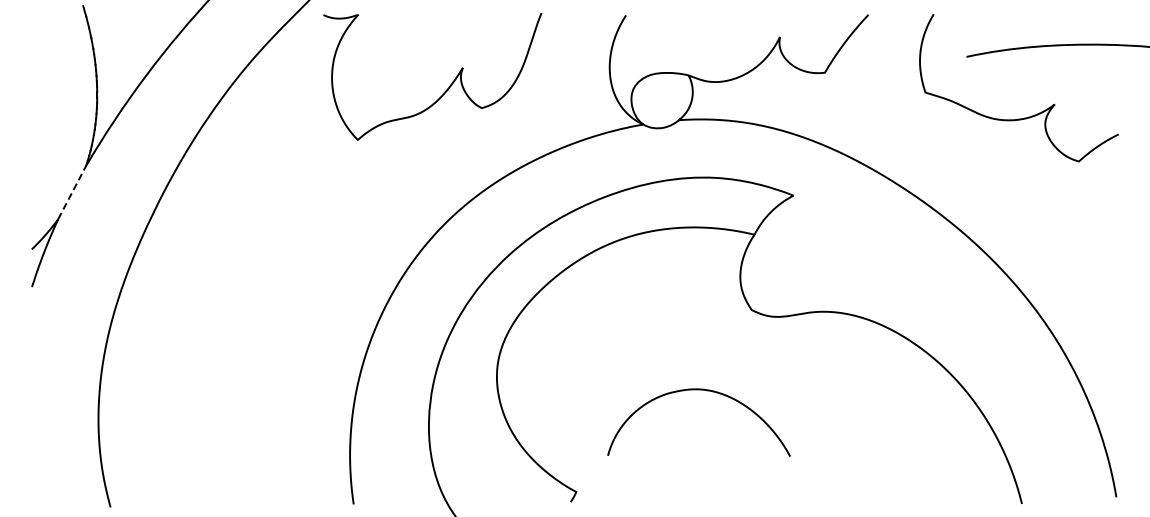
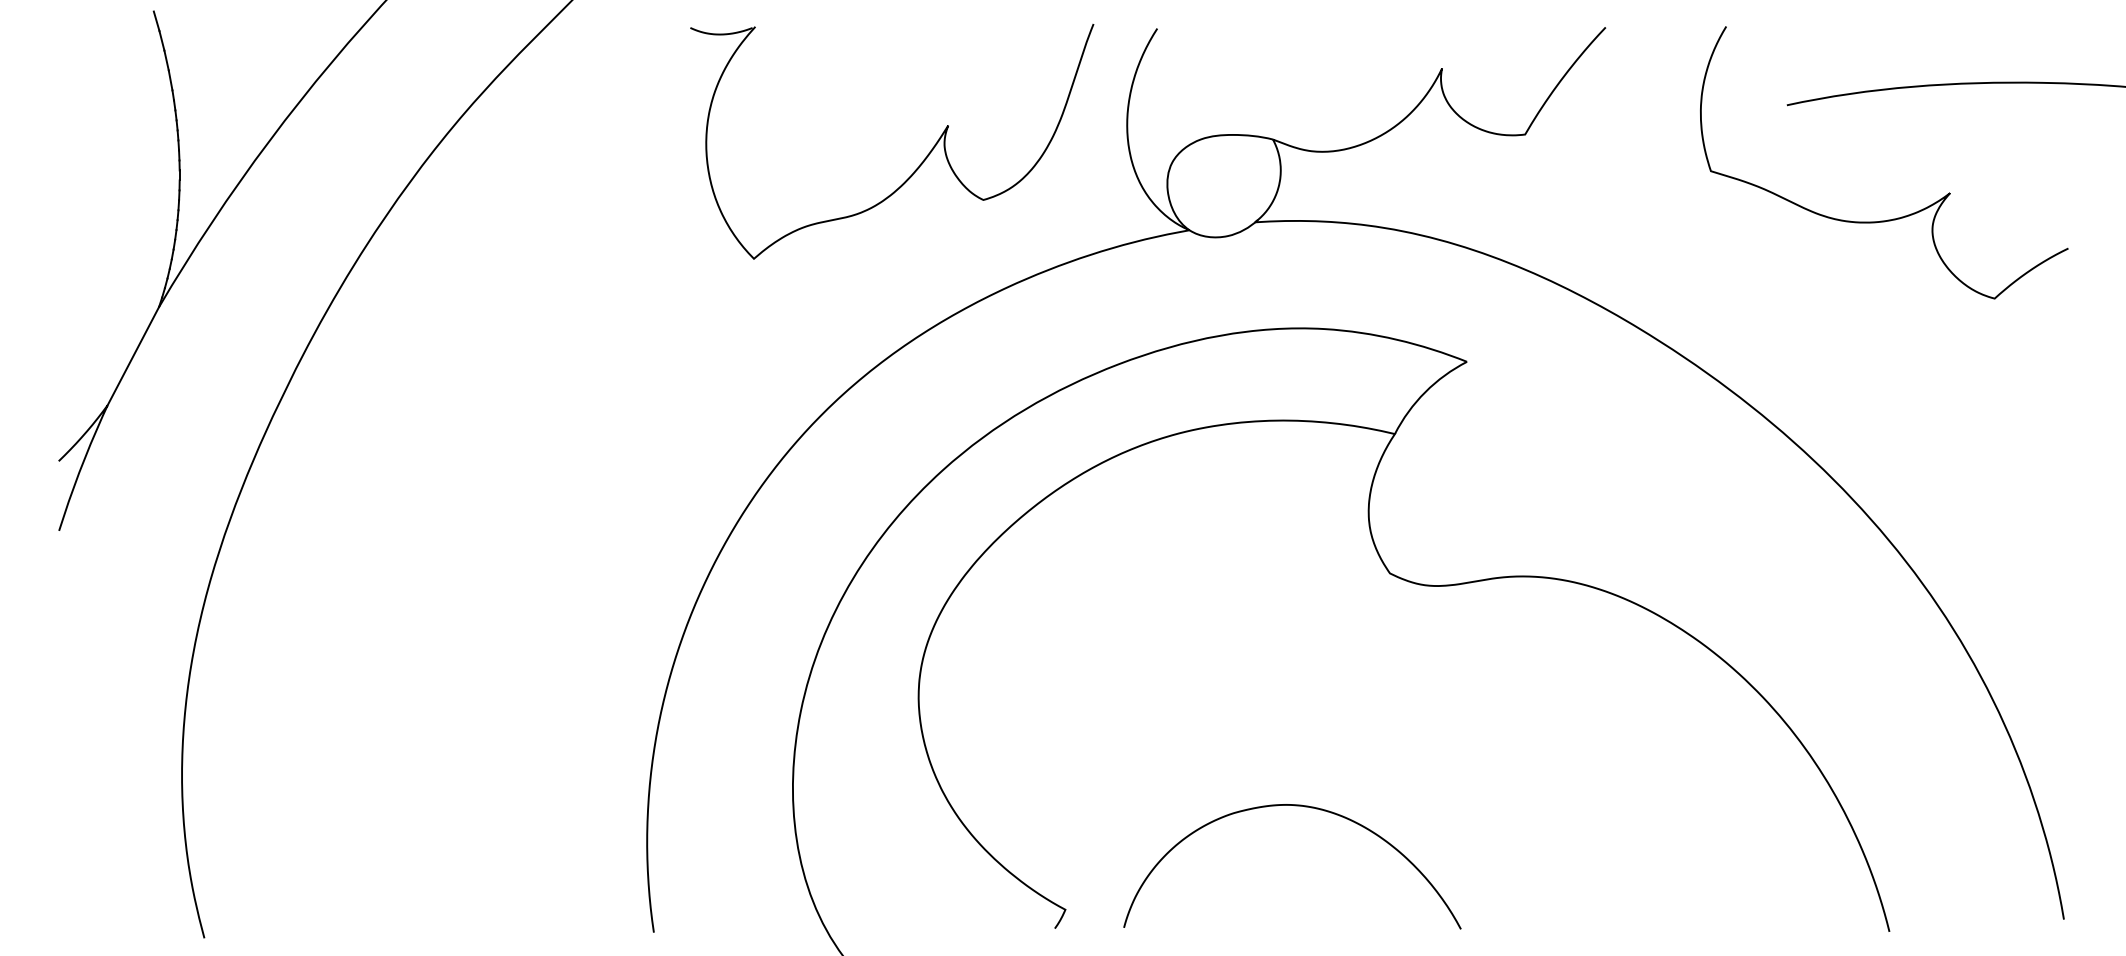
part: (446, 89) -> (917, 165), moved
line: (72, 192) -> (133, 355), dashed -> solid
curve: (698, 390) -> (1291, 807), moved

